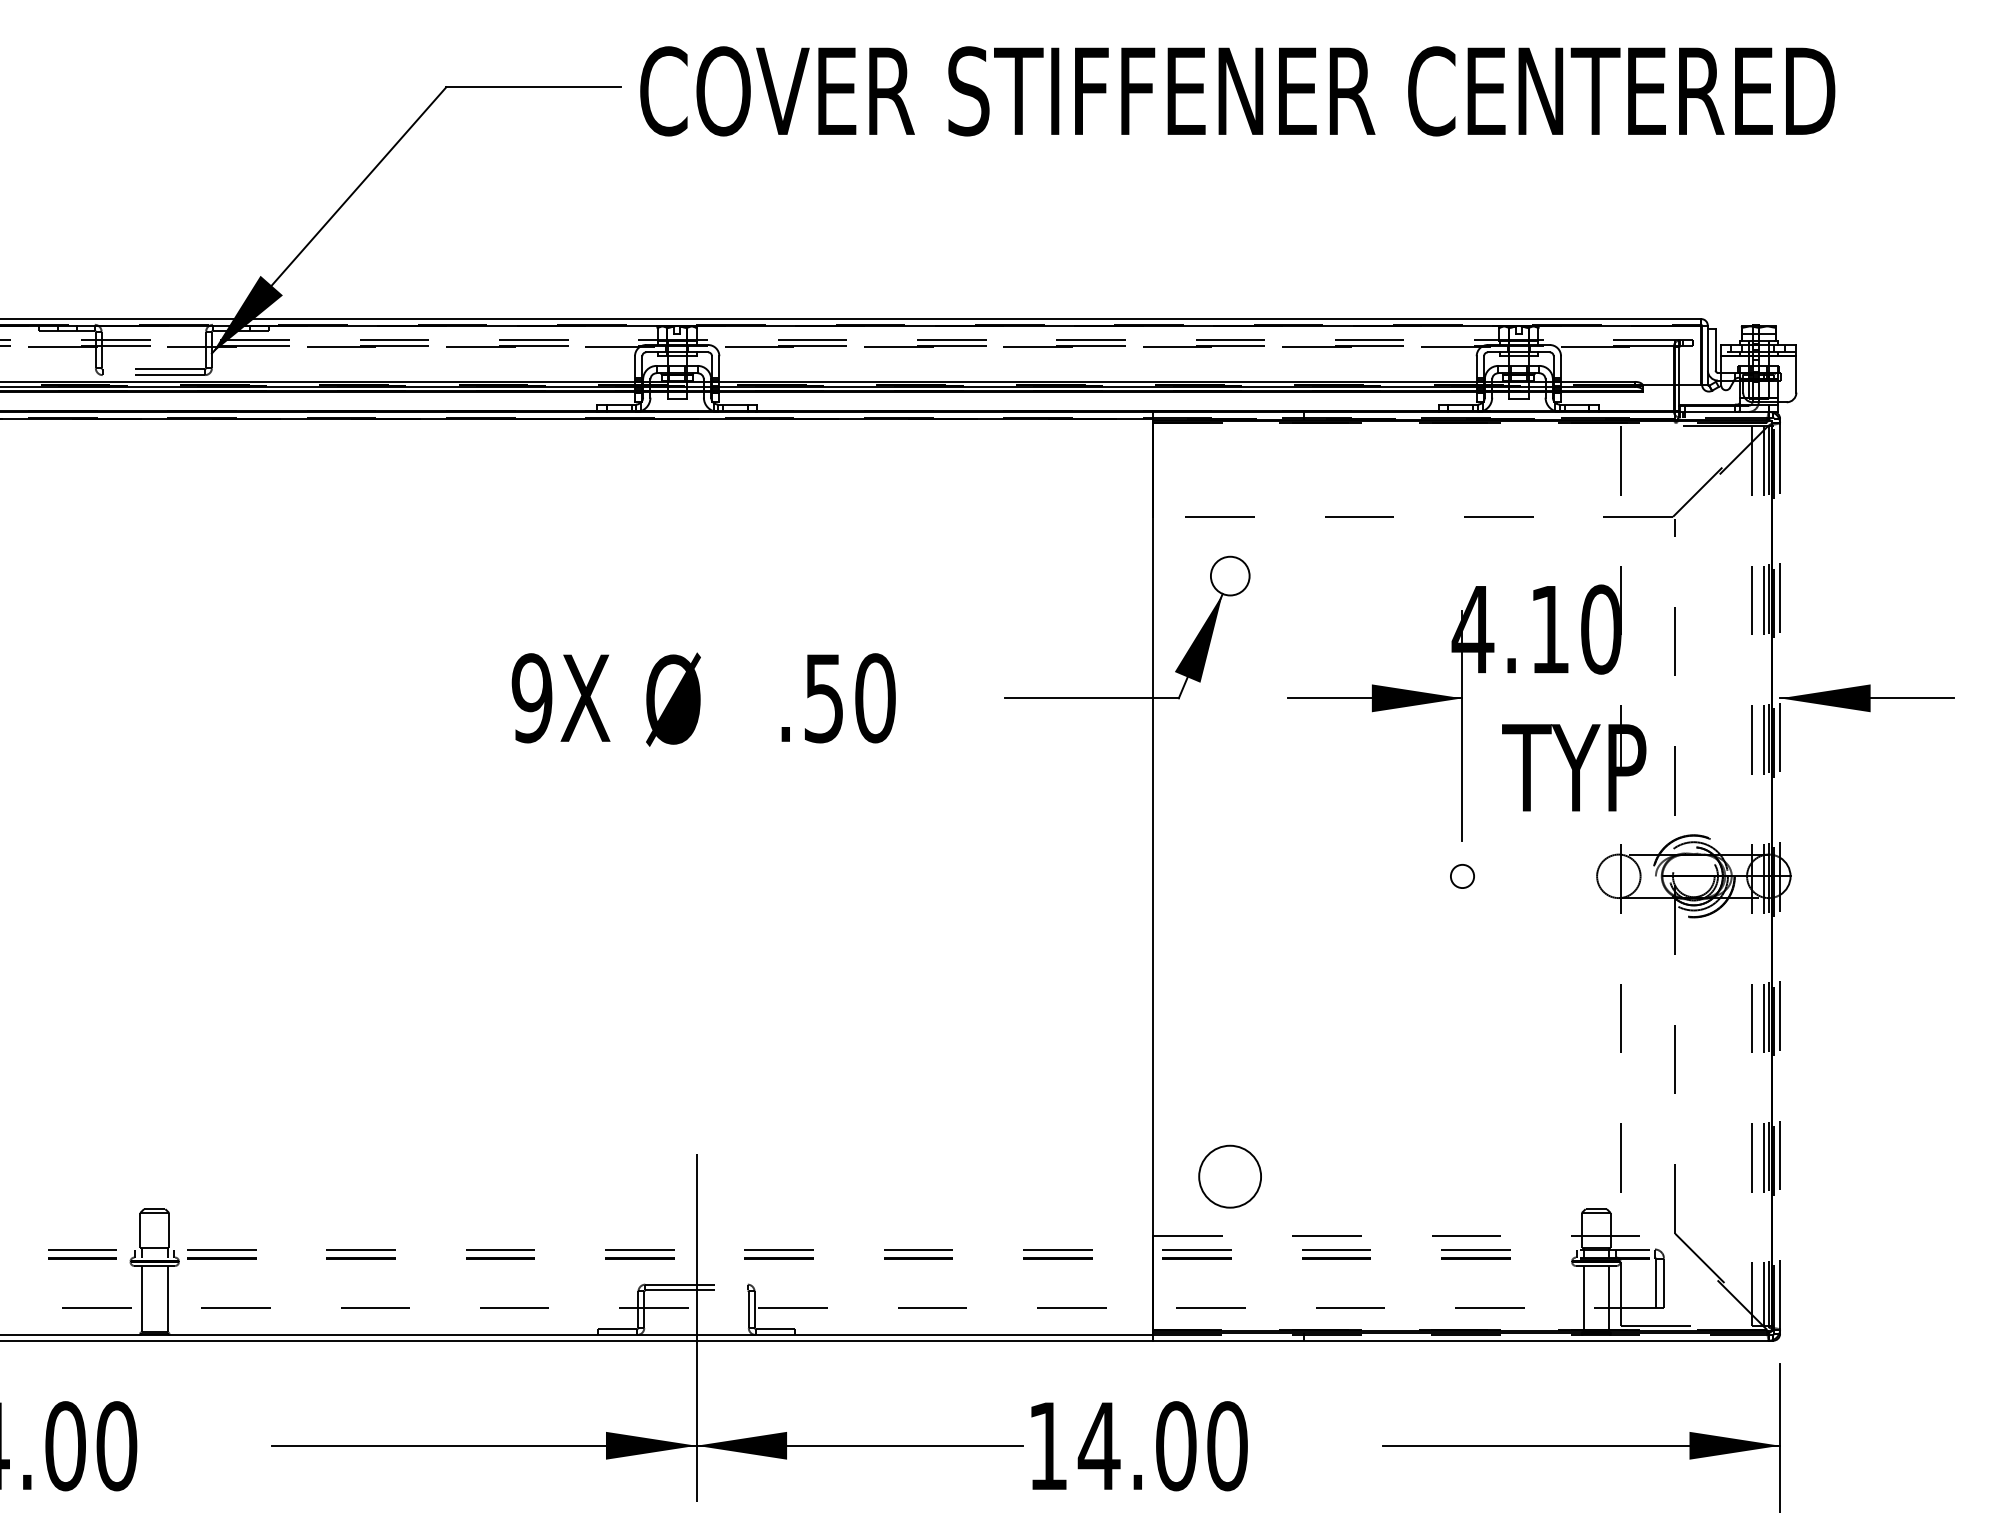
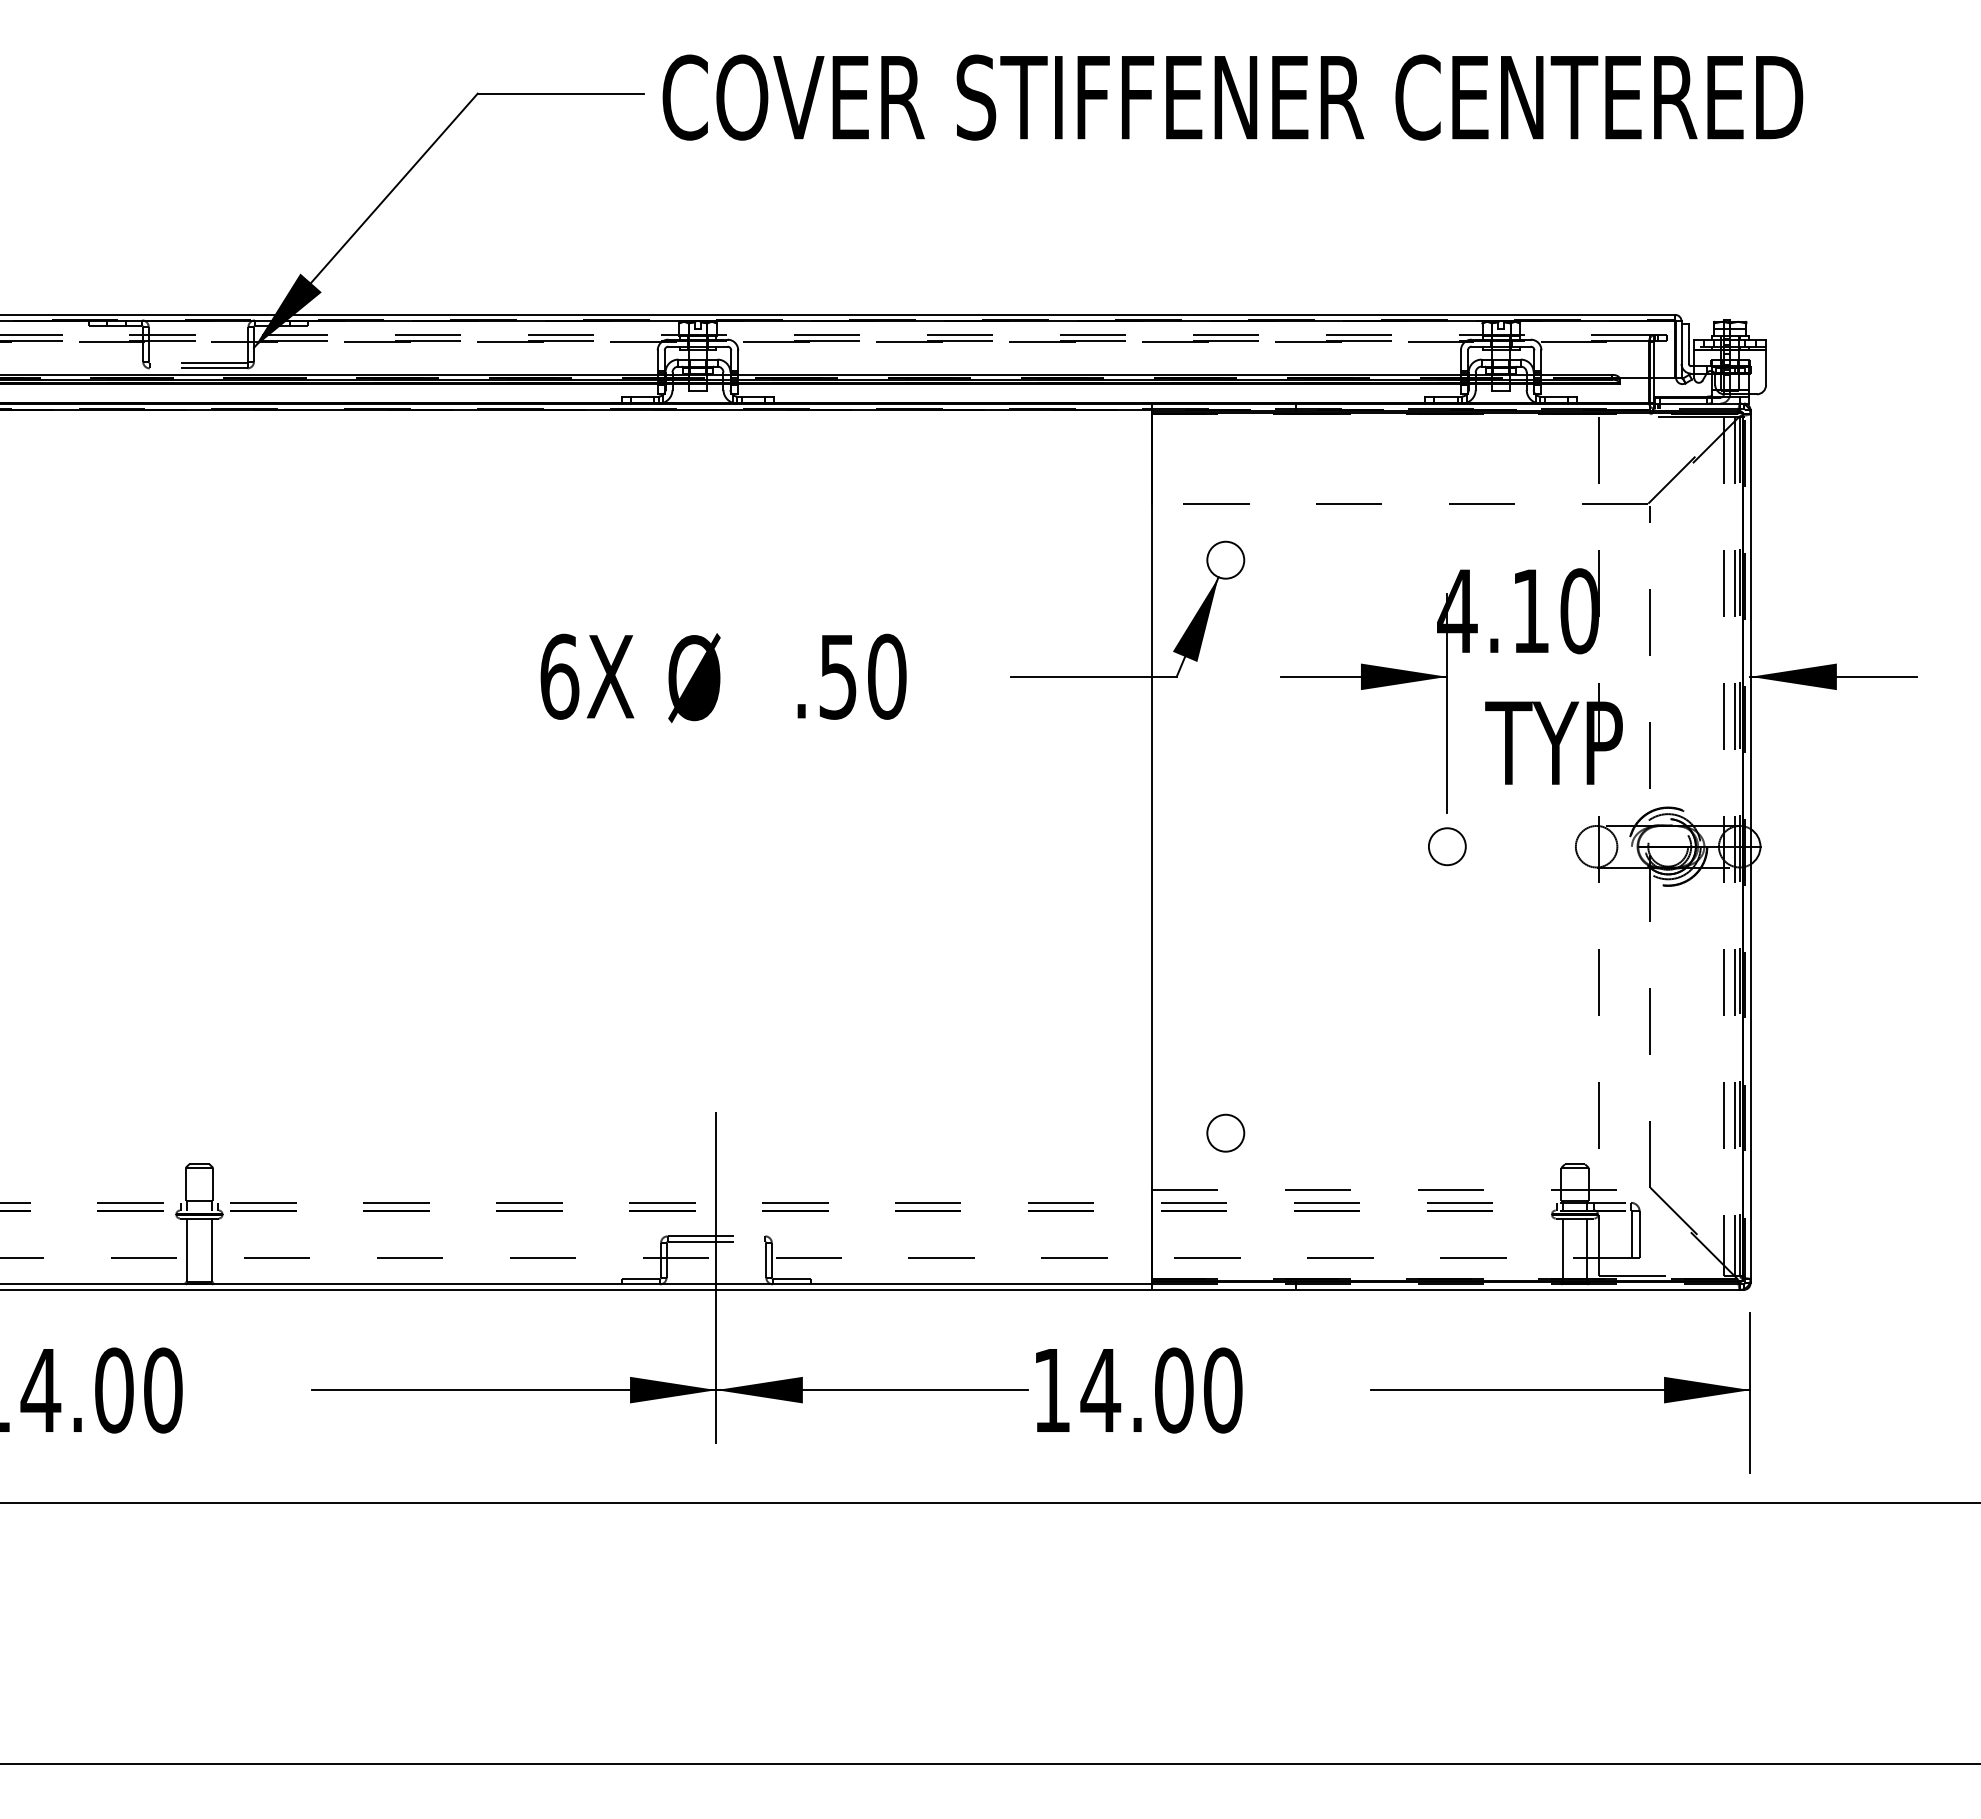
text: (532, 697) -> (559, 676), 9X -> 6X
circle: (1462, 876) -> (1447, 846), size x1.67
line: (1780, 876) -> (1750, 846), dashed -> solid
circle: (1229, 1175) -> (1225, 1132), size x0.62

